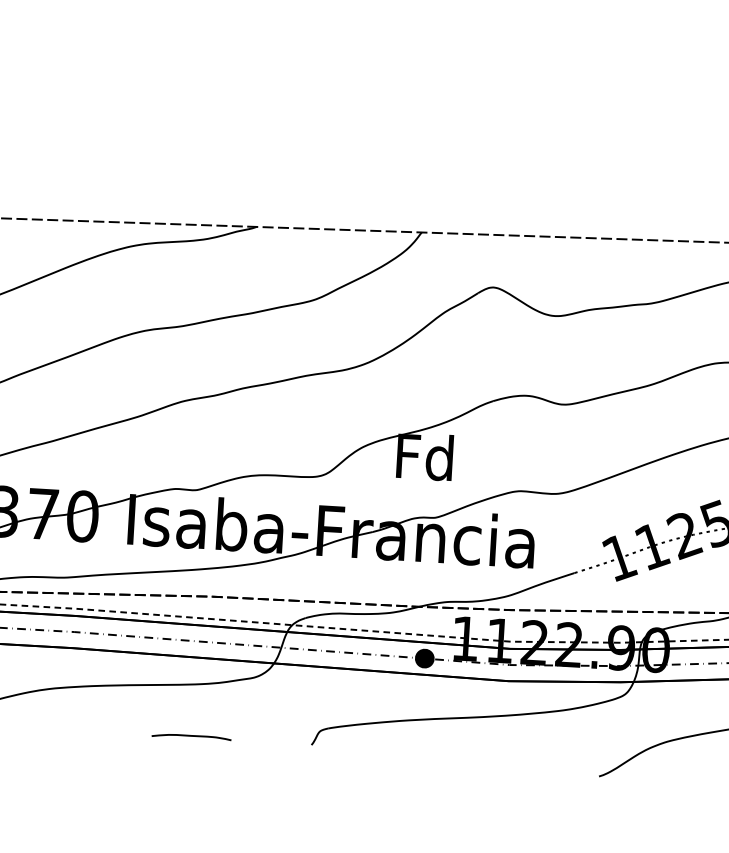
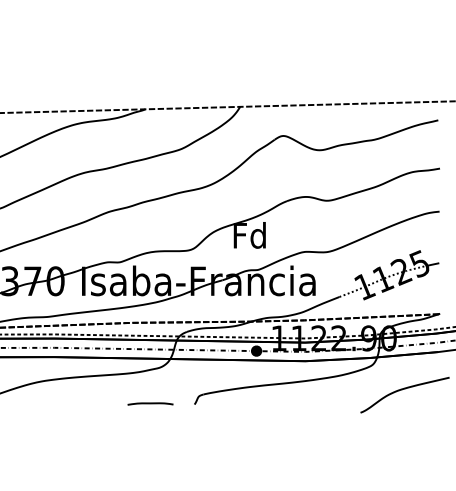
line: (191, 736) -> (150, 403), moved

